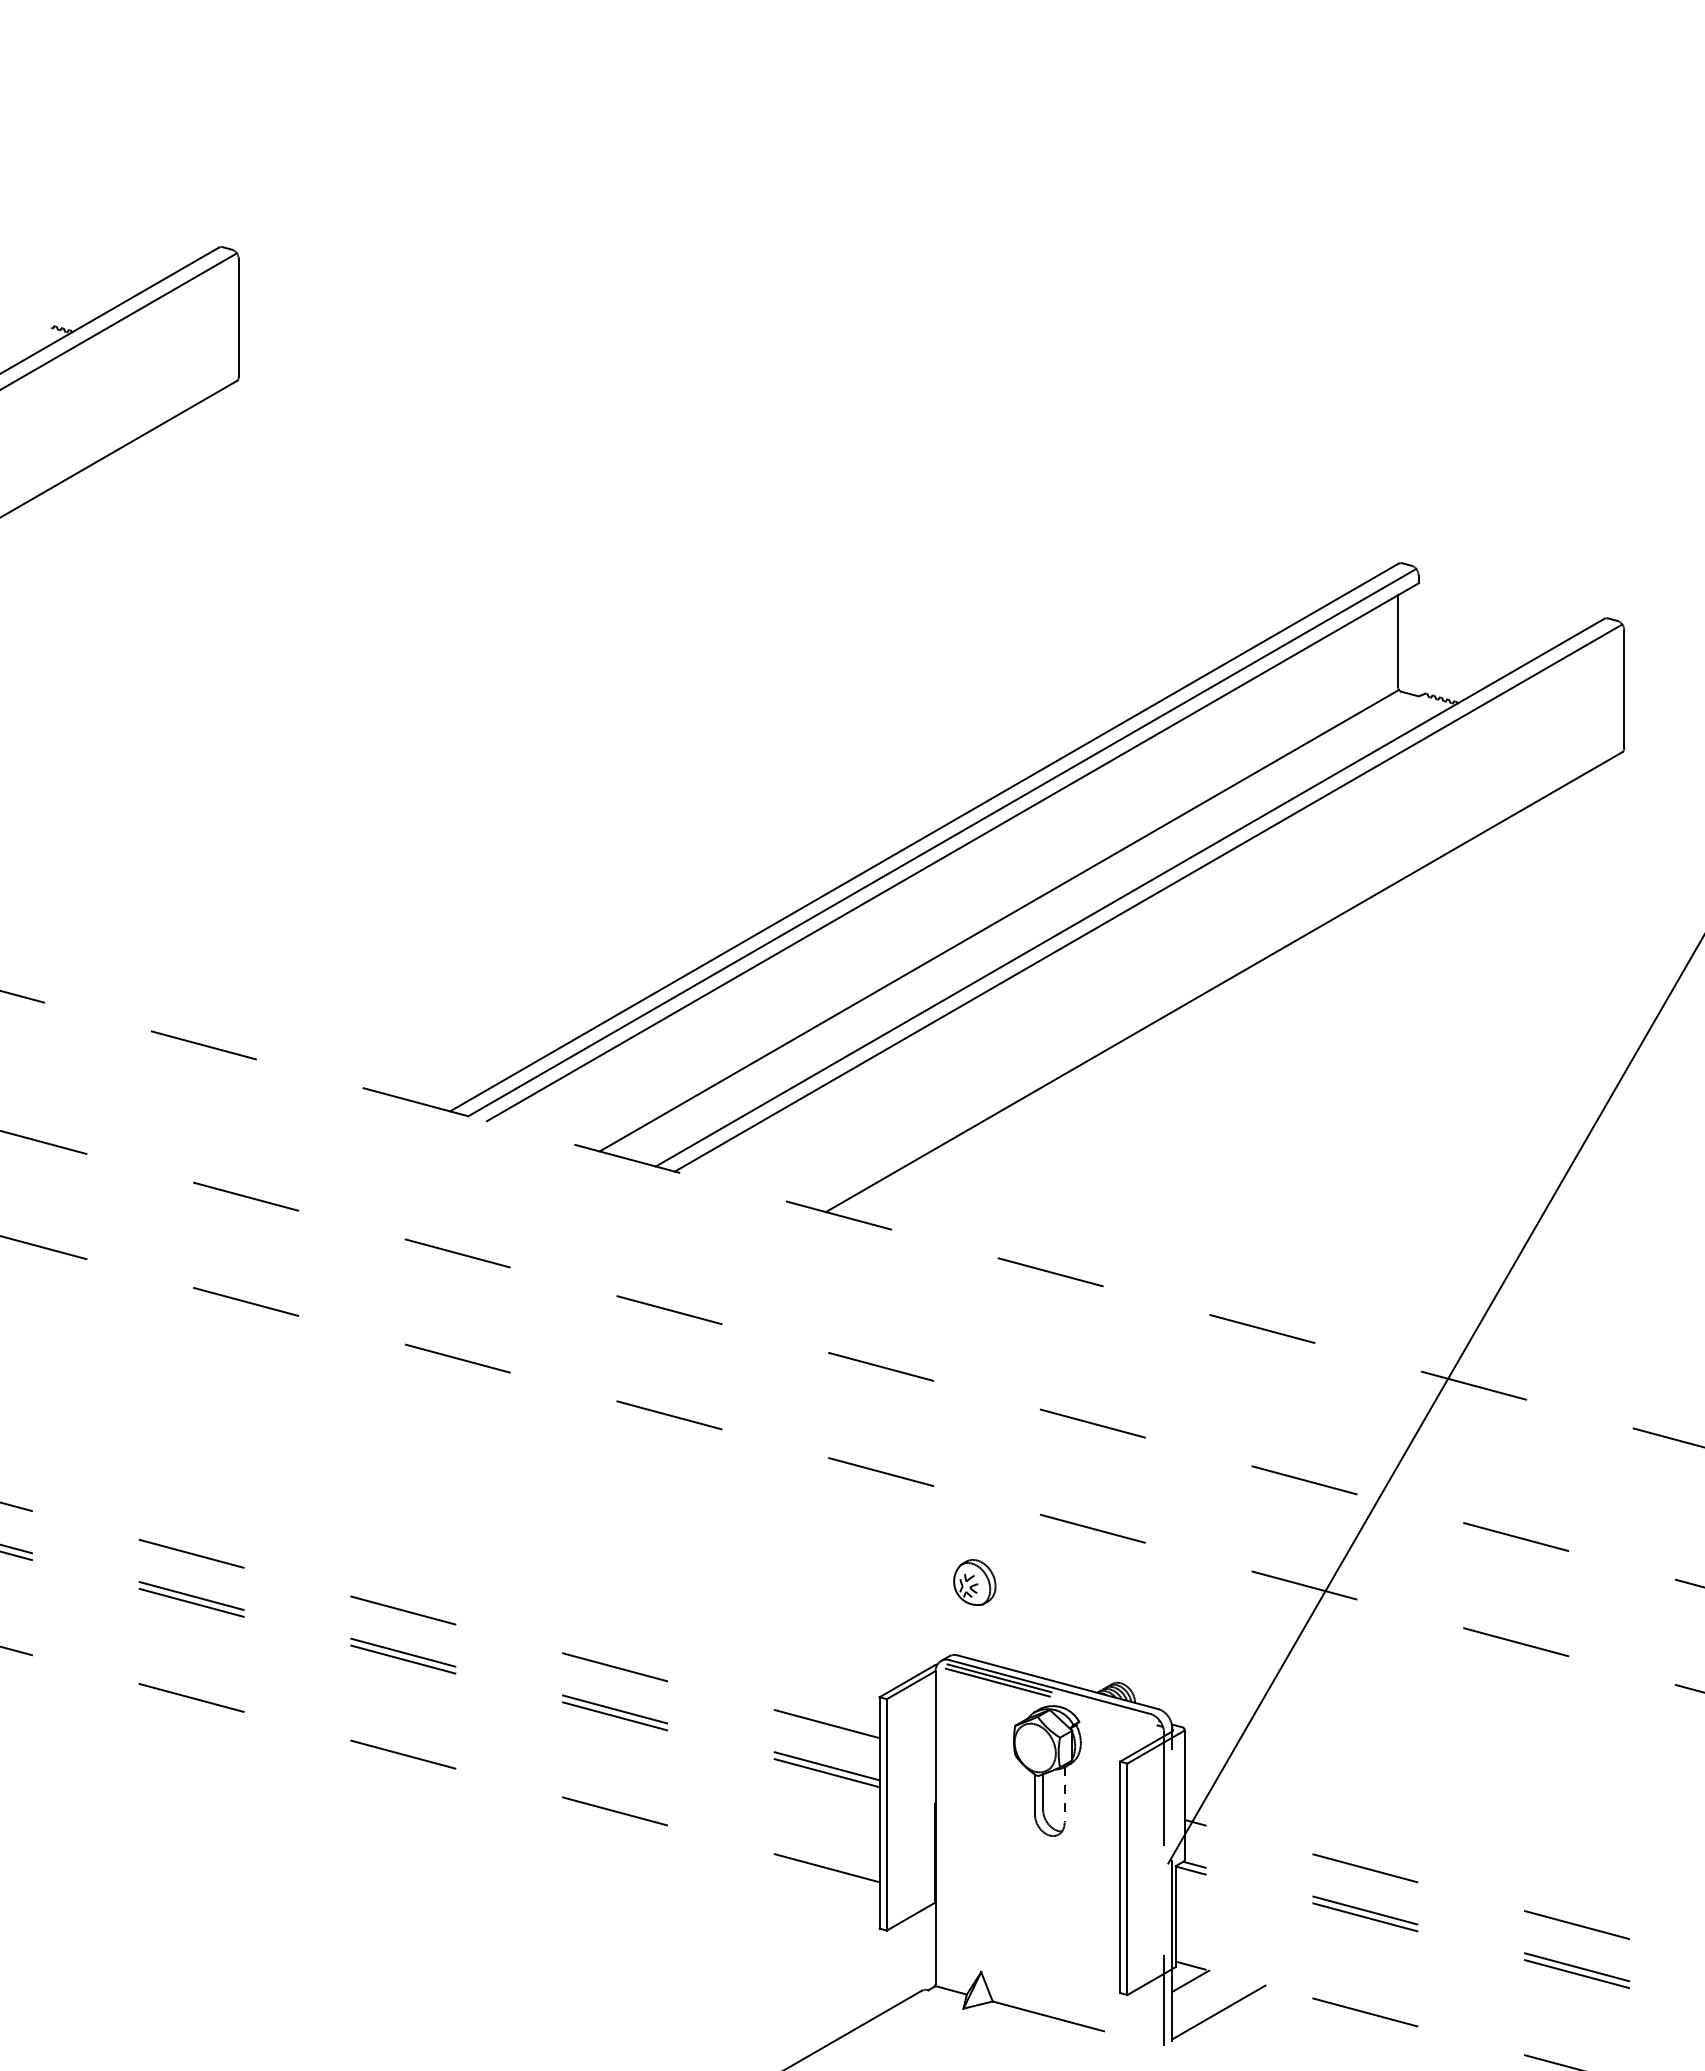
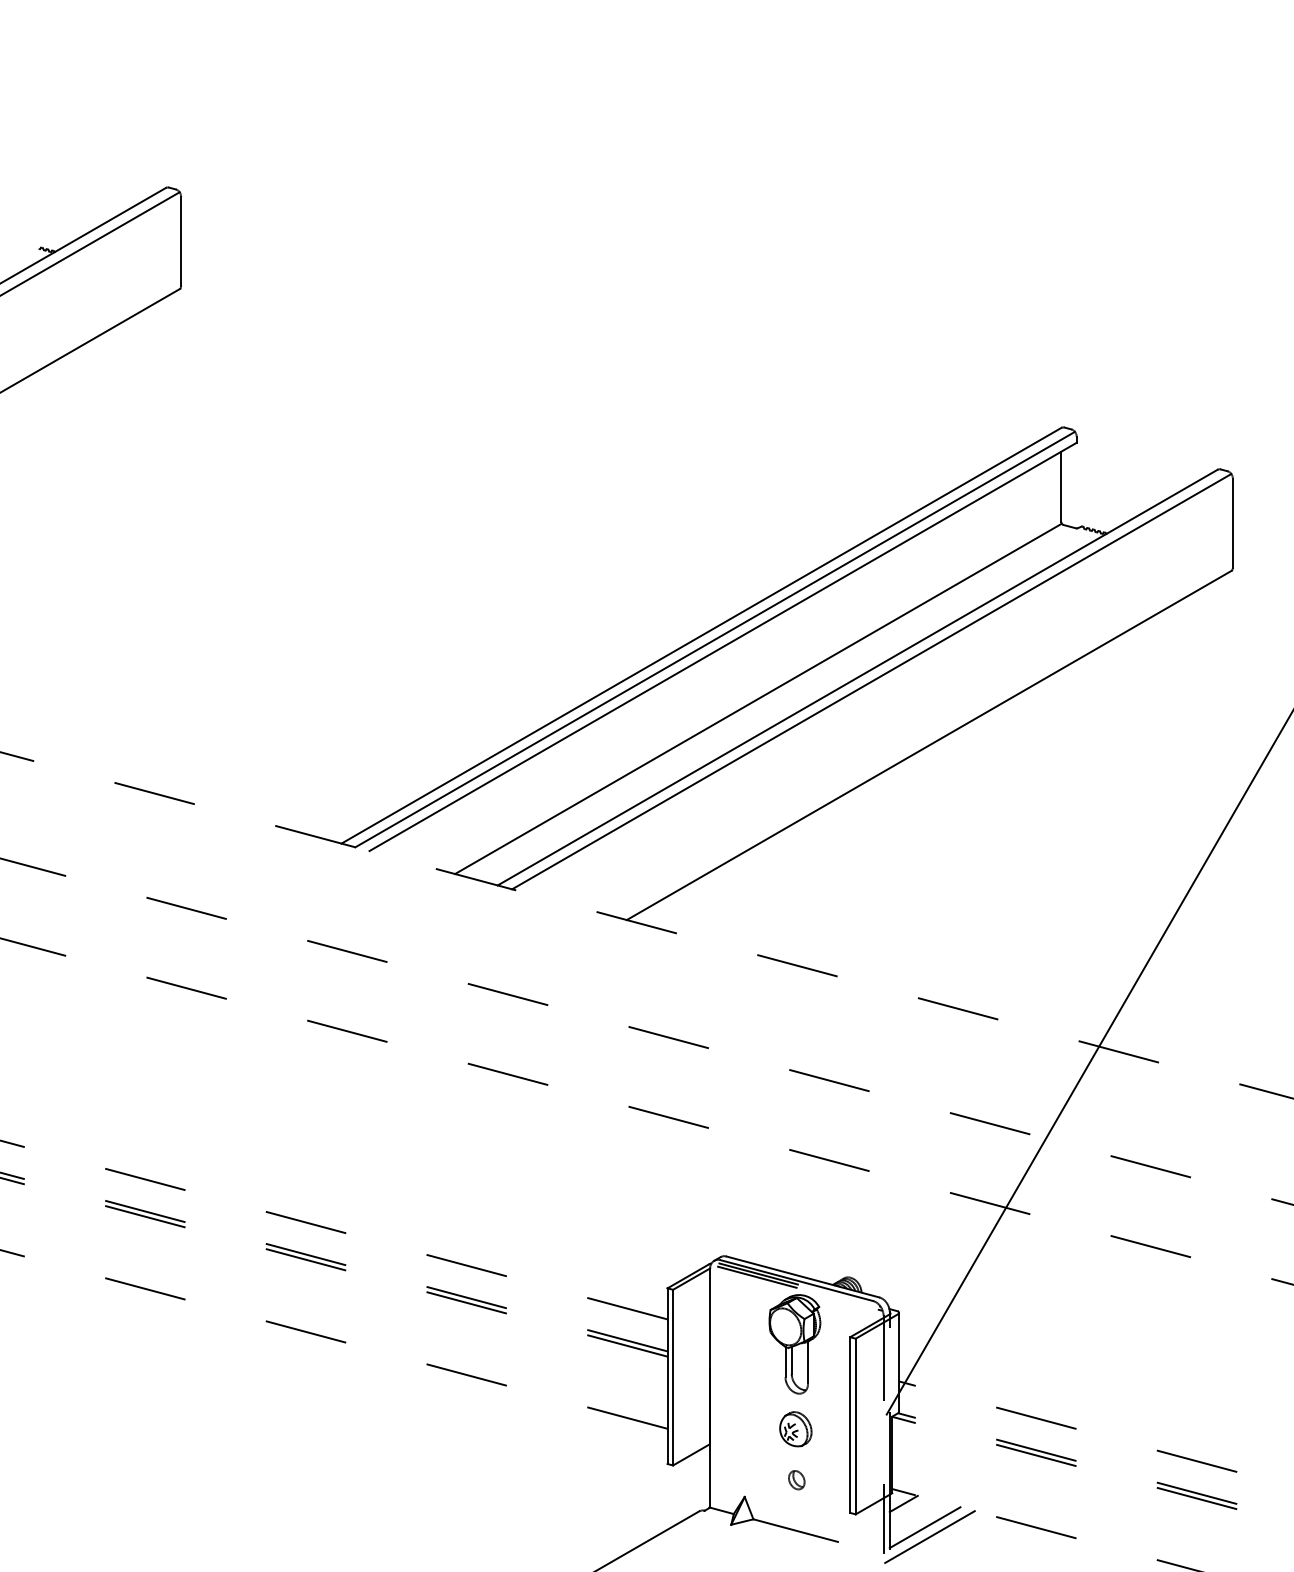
part: (974, 1582) -> (795, 1429), moved
line: (1065, 1794) -> (808, 1362), dashed -> solid
part: (1049, 1950) -> (796, 1480), added
line: (1224, 2024) -> (929, 1536), added

